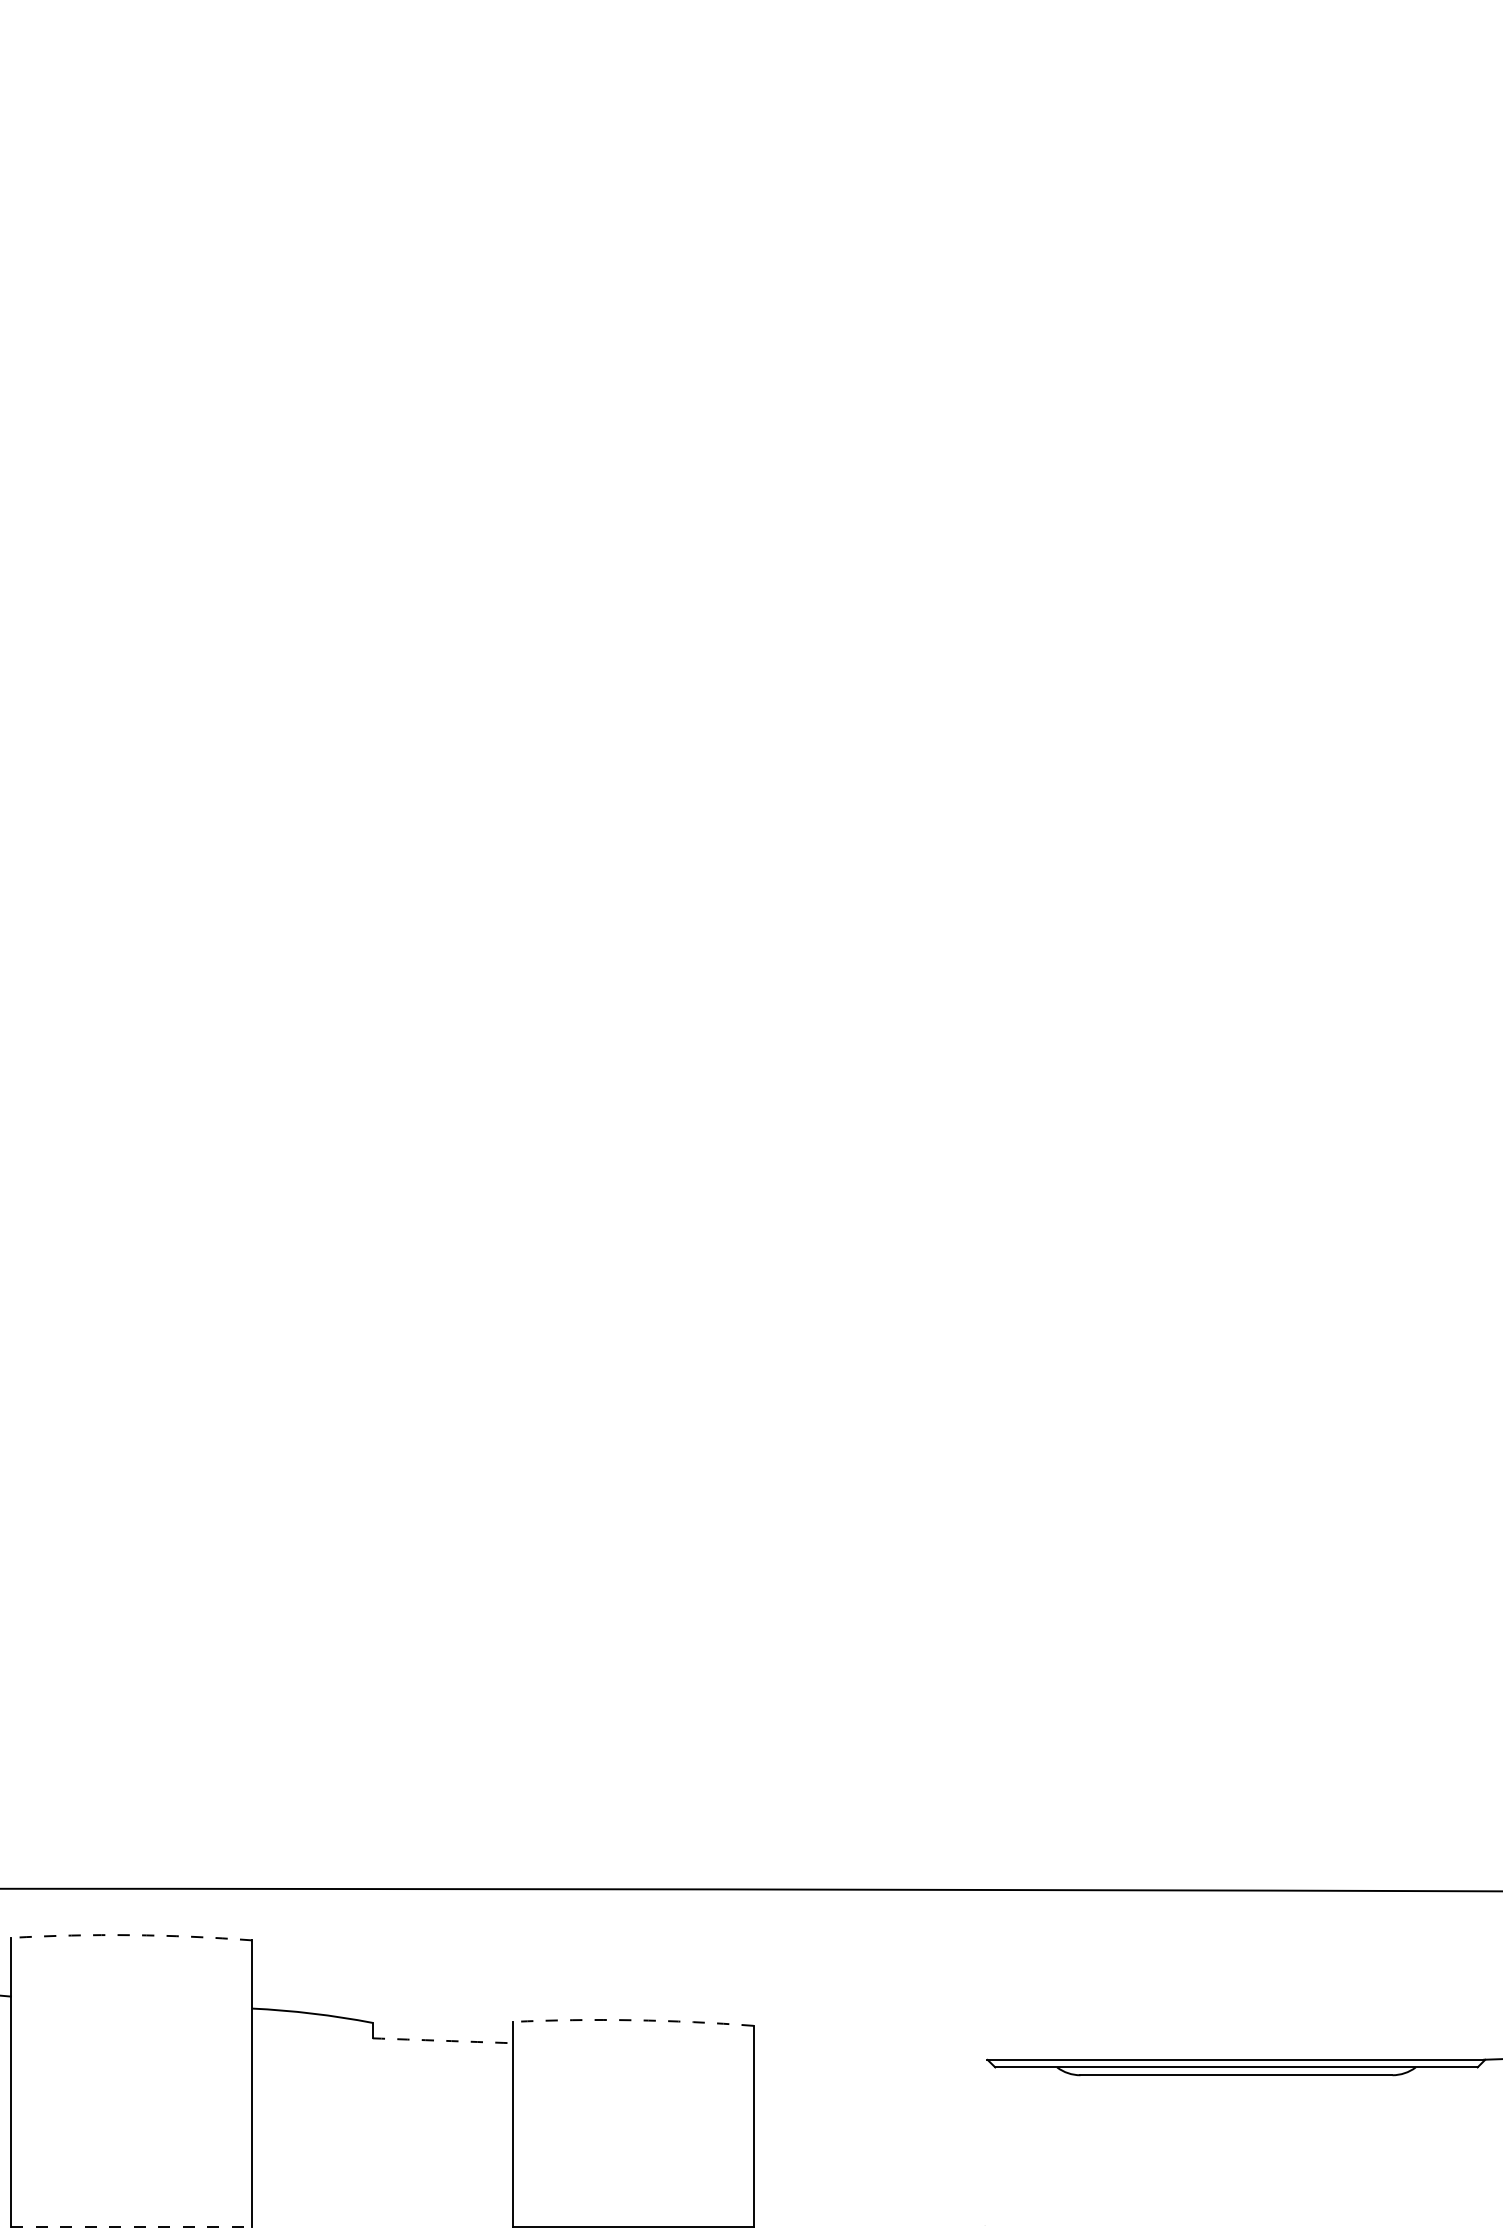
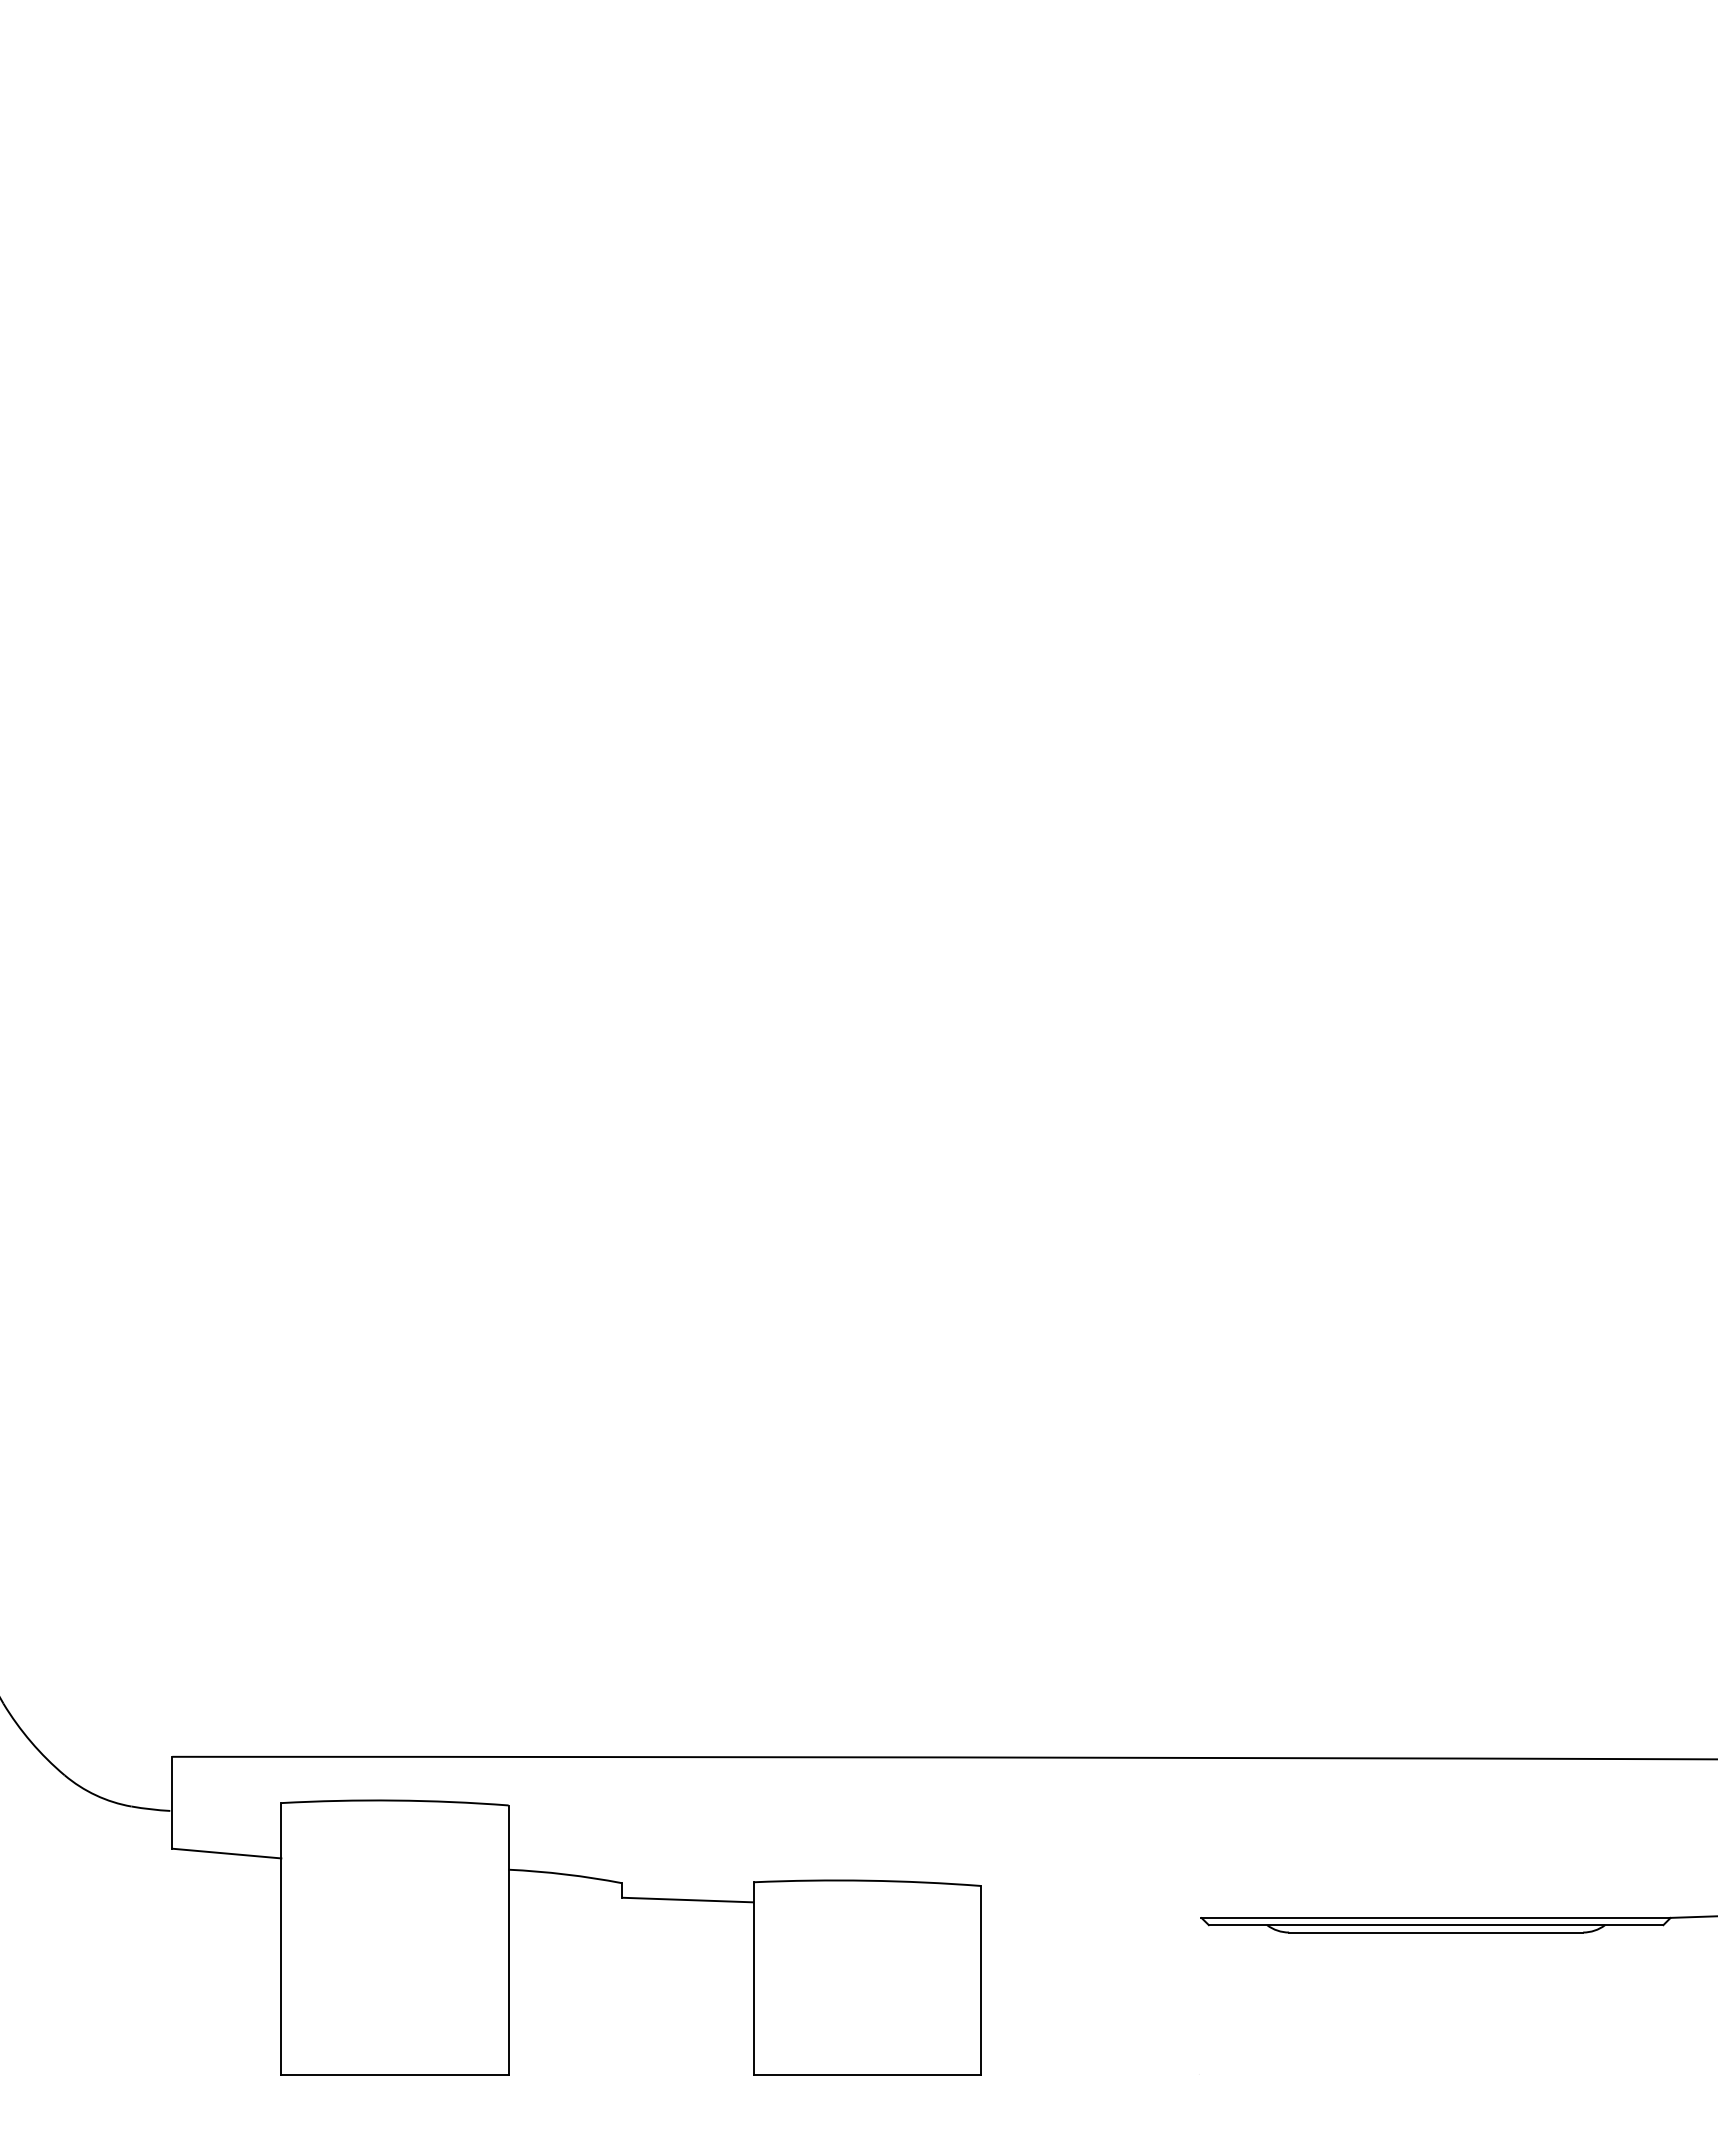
arc: (132, 1935) -> (395, 1800), dashed -> solid
arc: (633, 2020) -> (867, 1880), dashed -> solid
arc: (443, 2041) -> (688, 1900), dashed -> solid
line: (131, 2226) -> (394, 2075), dashed -> solid

